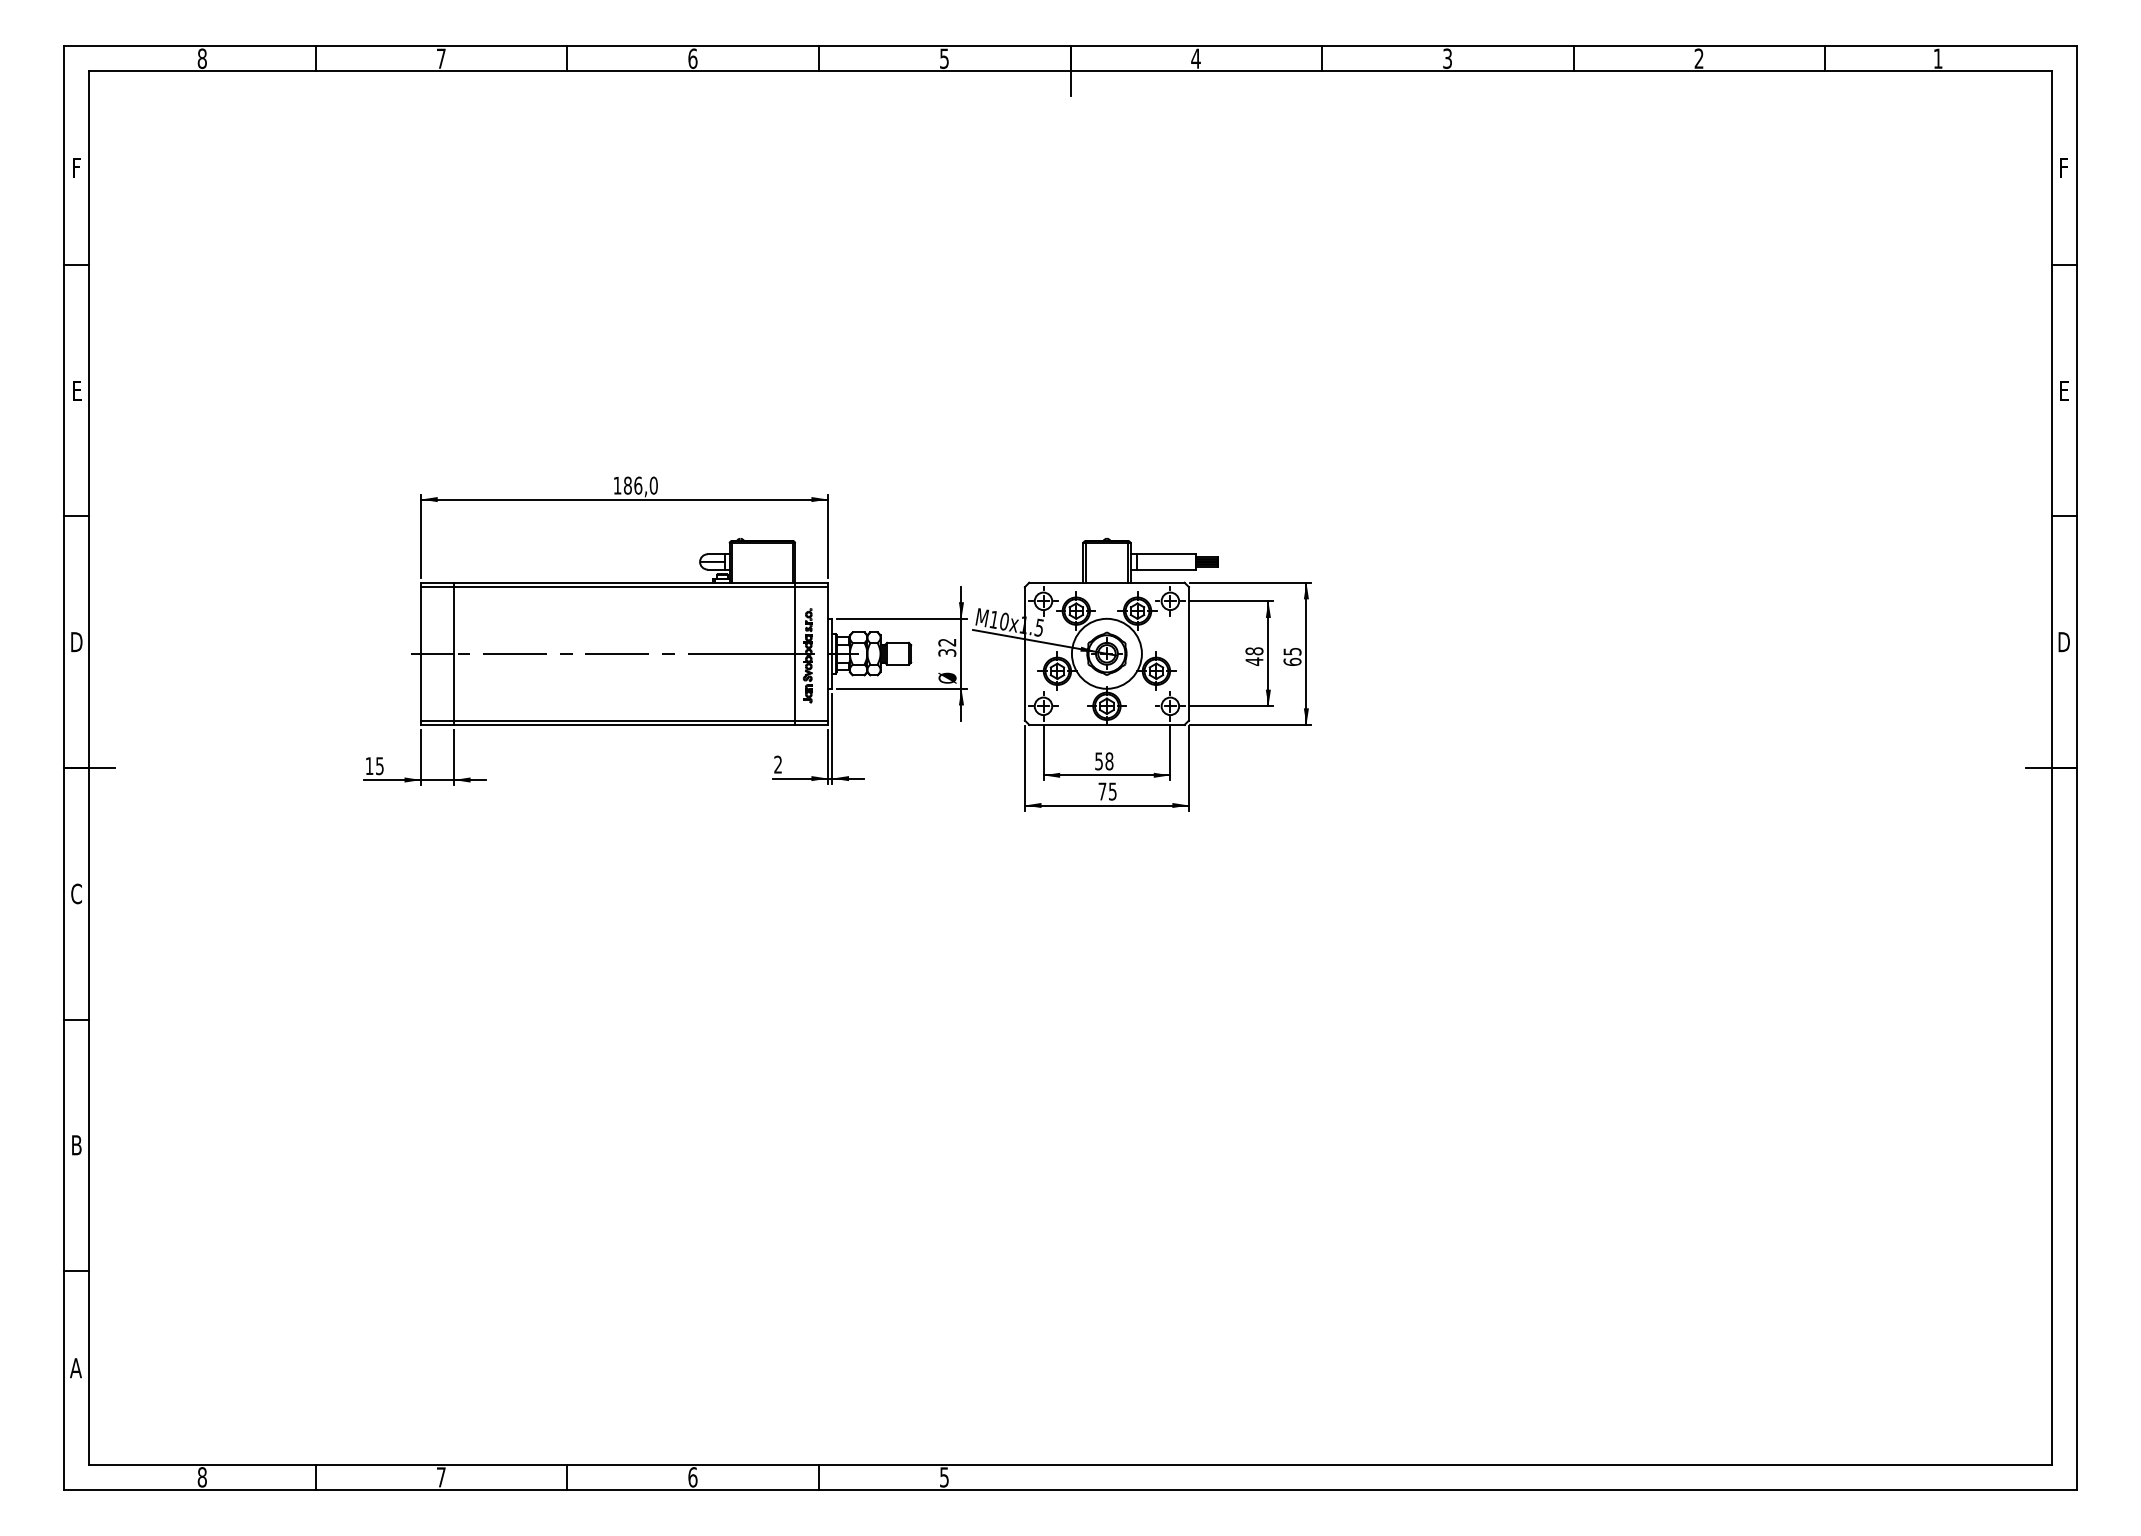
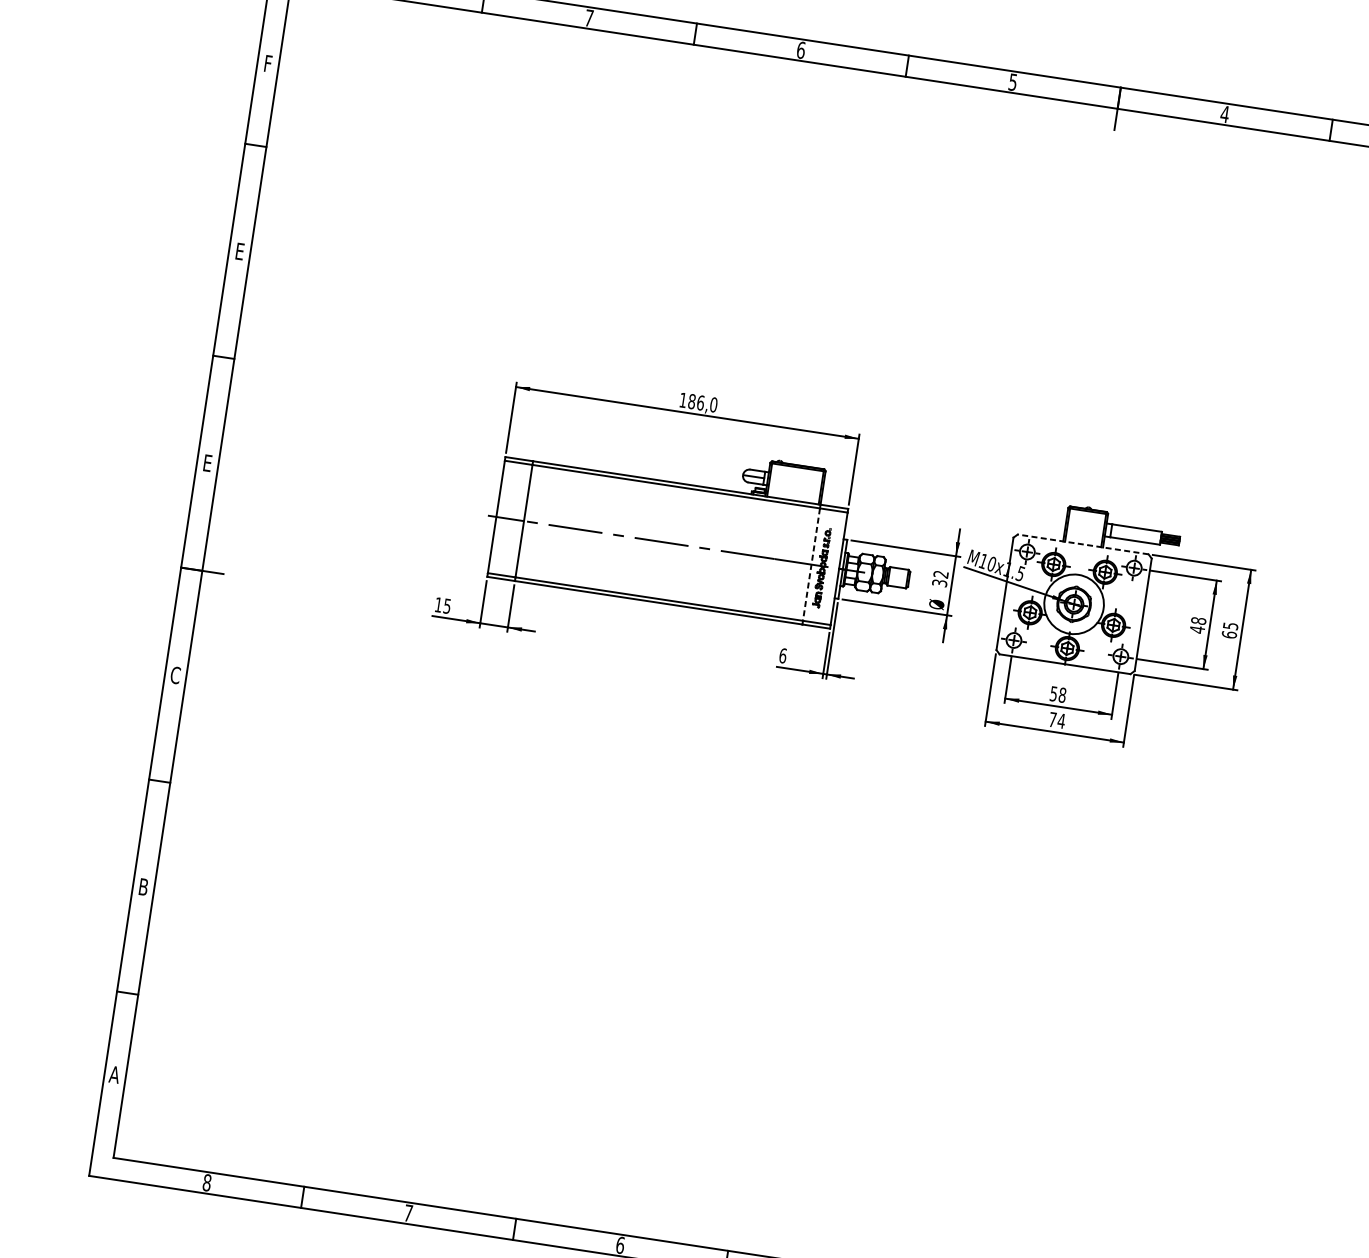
line: (1106, 582) -> (1082, 544), solid -> dashed
text: (76, 642) -> (207, 463), D -> E
line: (795, 653) -> (811, 564), solid -> dashed
text: (778, 764) -> (783, 655), 2 -> 6
text: (1112, 791) -> (1061, 721), 75 -> 74

